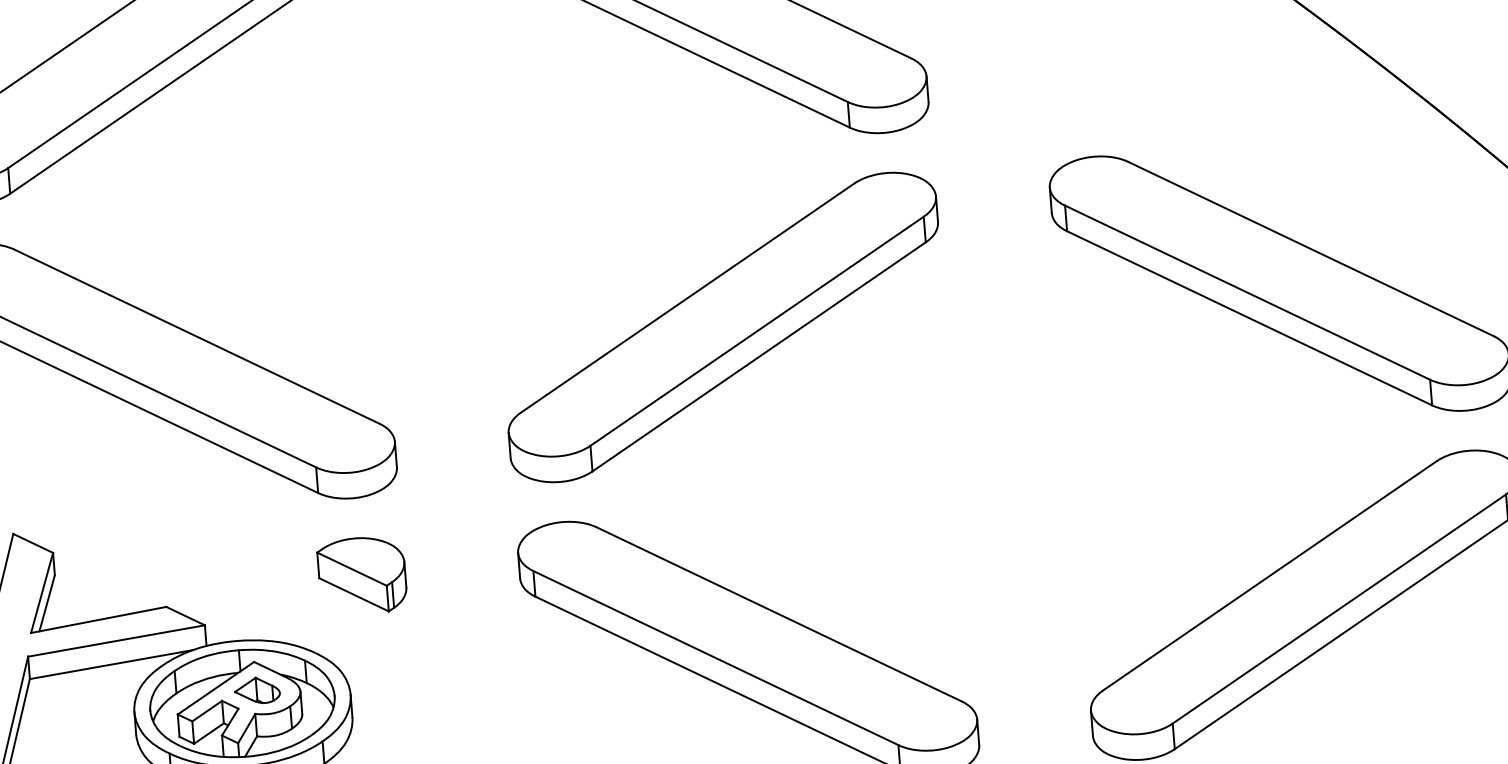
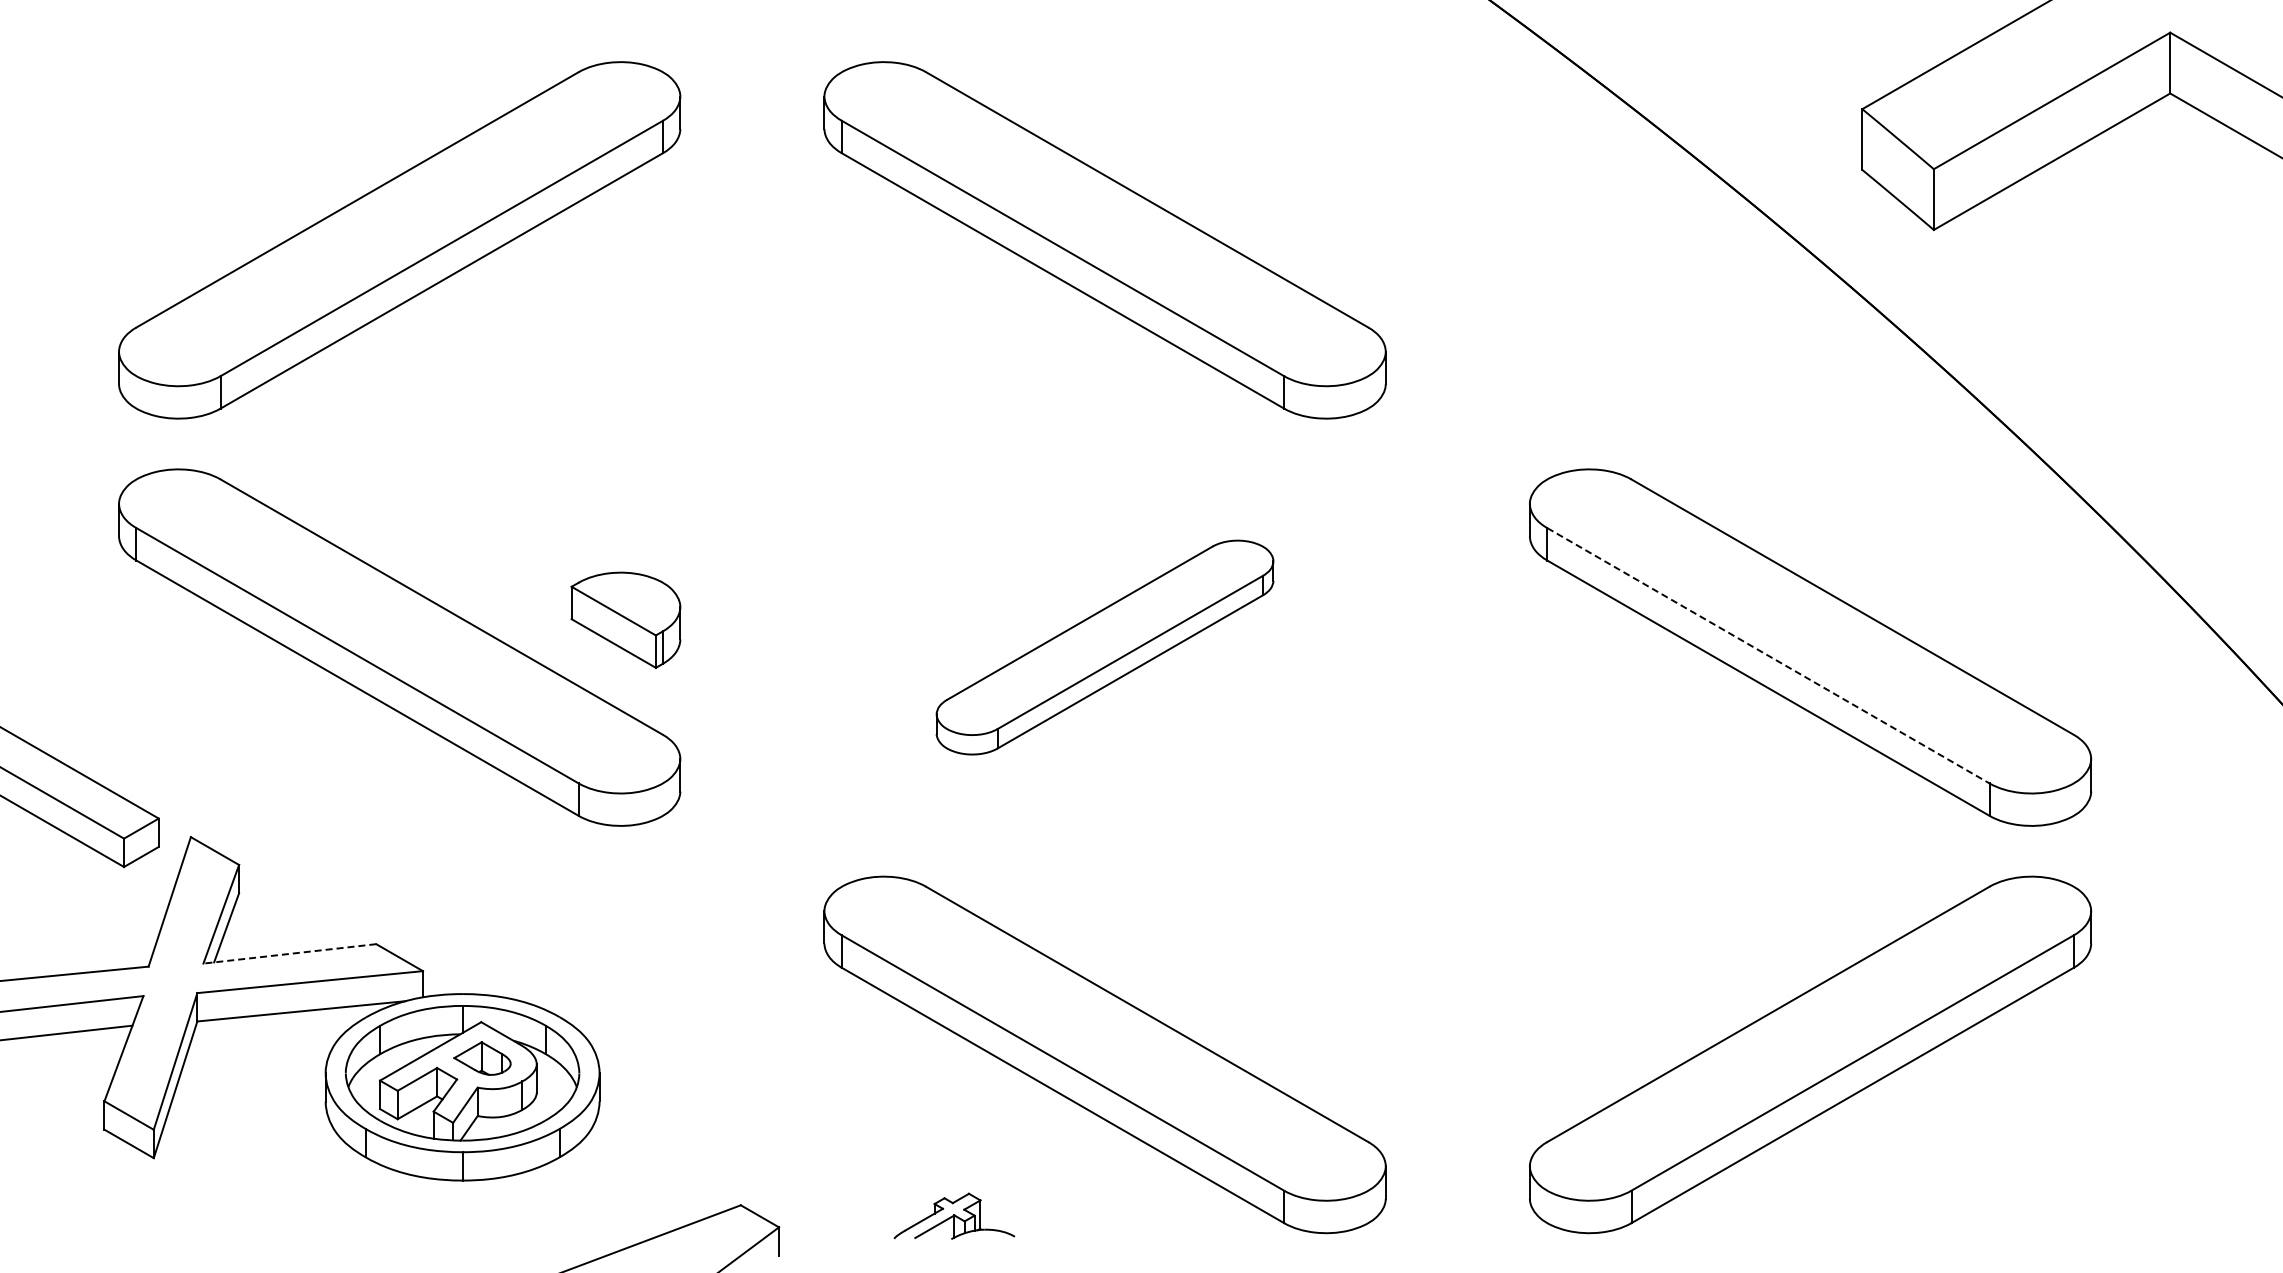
line: (1247, 293) -> (1768, 656), solid -> dashed
part: (722, 327) -> (1104, 647), size x0.6
part: (361, 575) -> (625, 619), moved
line: (98, 619) -> (289, 953), solid -> dashed

